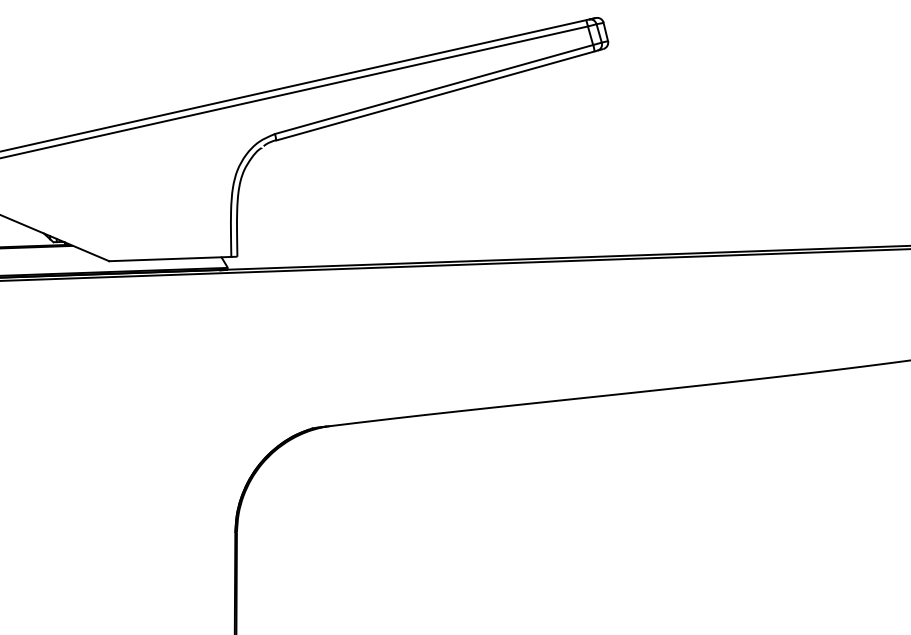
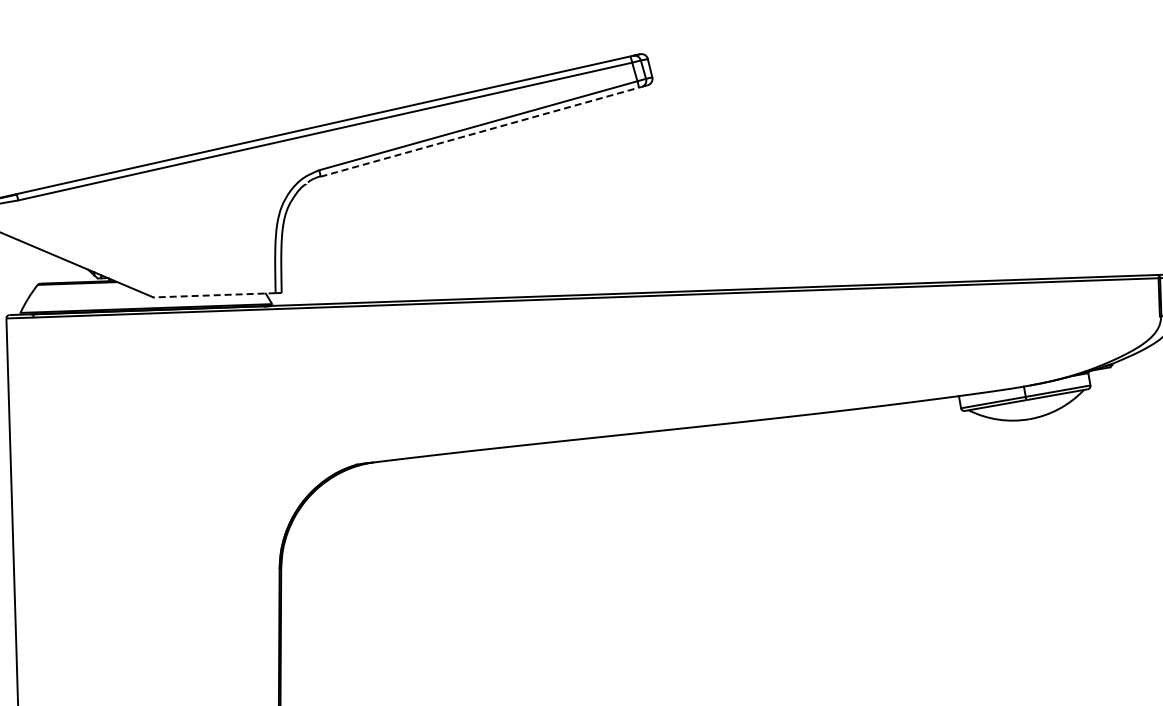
line: (436, 96) -> (480, 132), solid -> dashed
line: (170, 259) -> (214, 295), solid -> dashed

